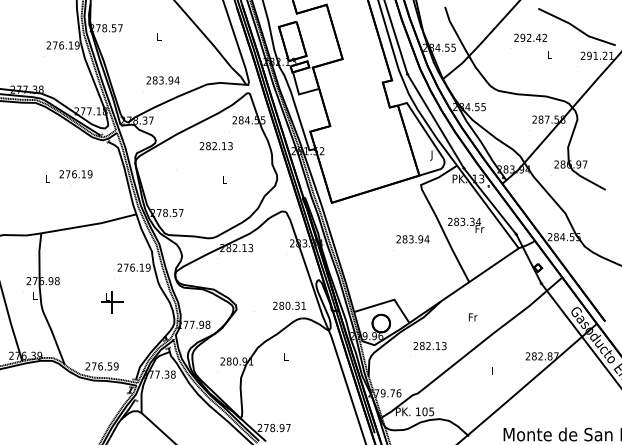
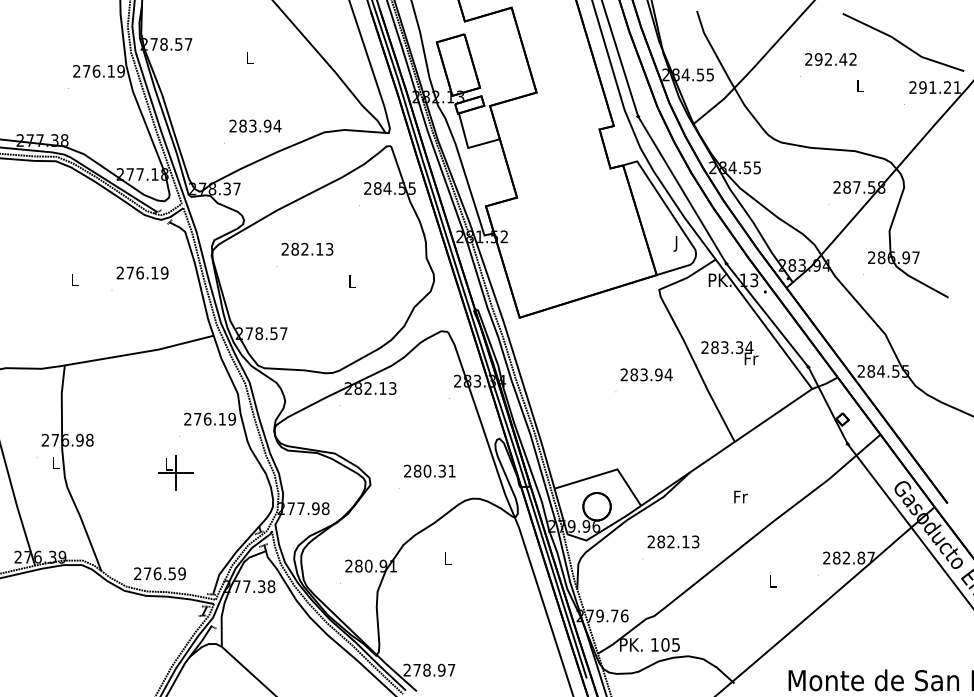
text: (215, 146) -> (306, 249), moved
text: (75, 174) -> (141, 273), moved
text: (289, 305) -> (429, 470), moved

